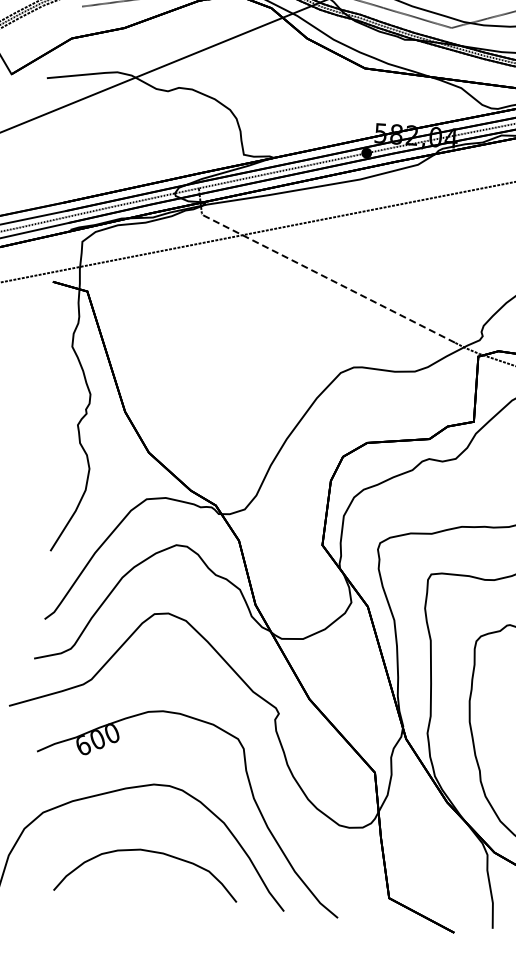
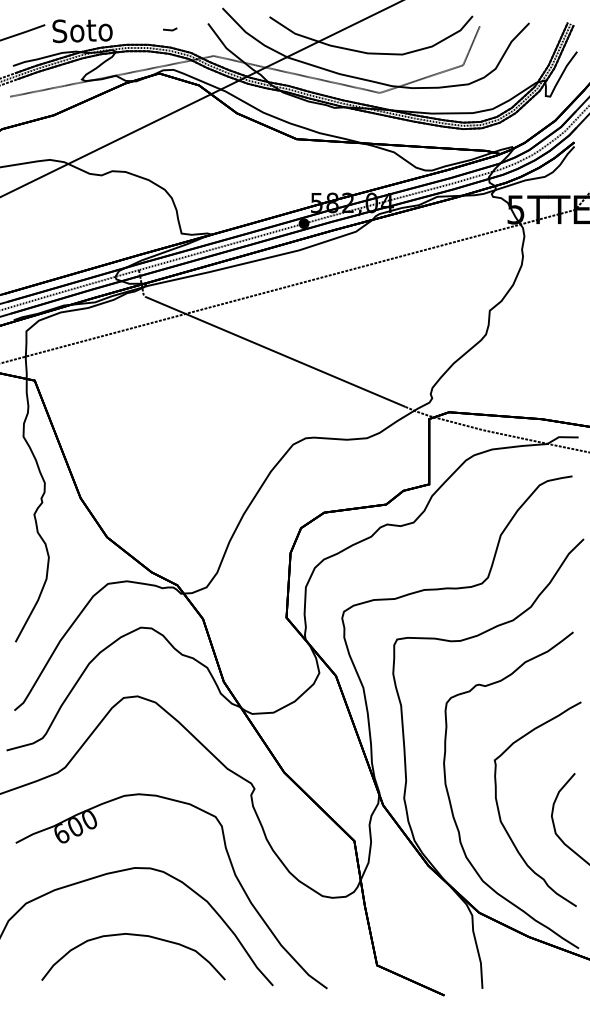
line: (329, 279) -> (275, 352), dashed -> solid

